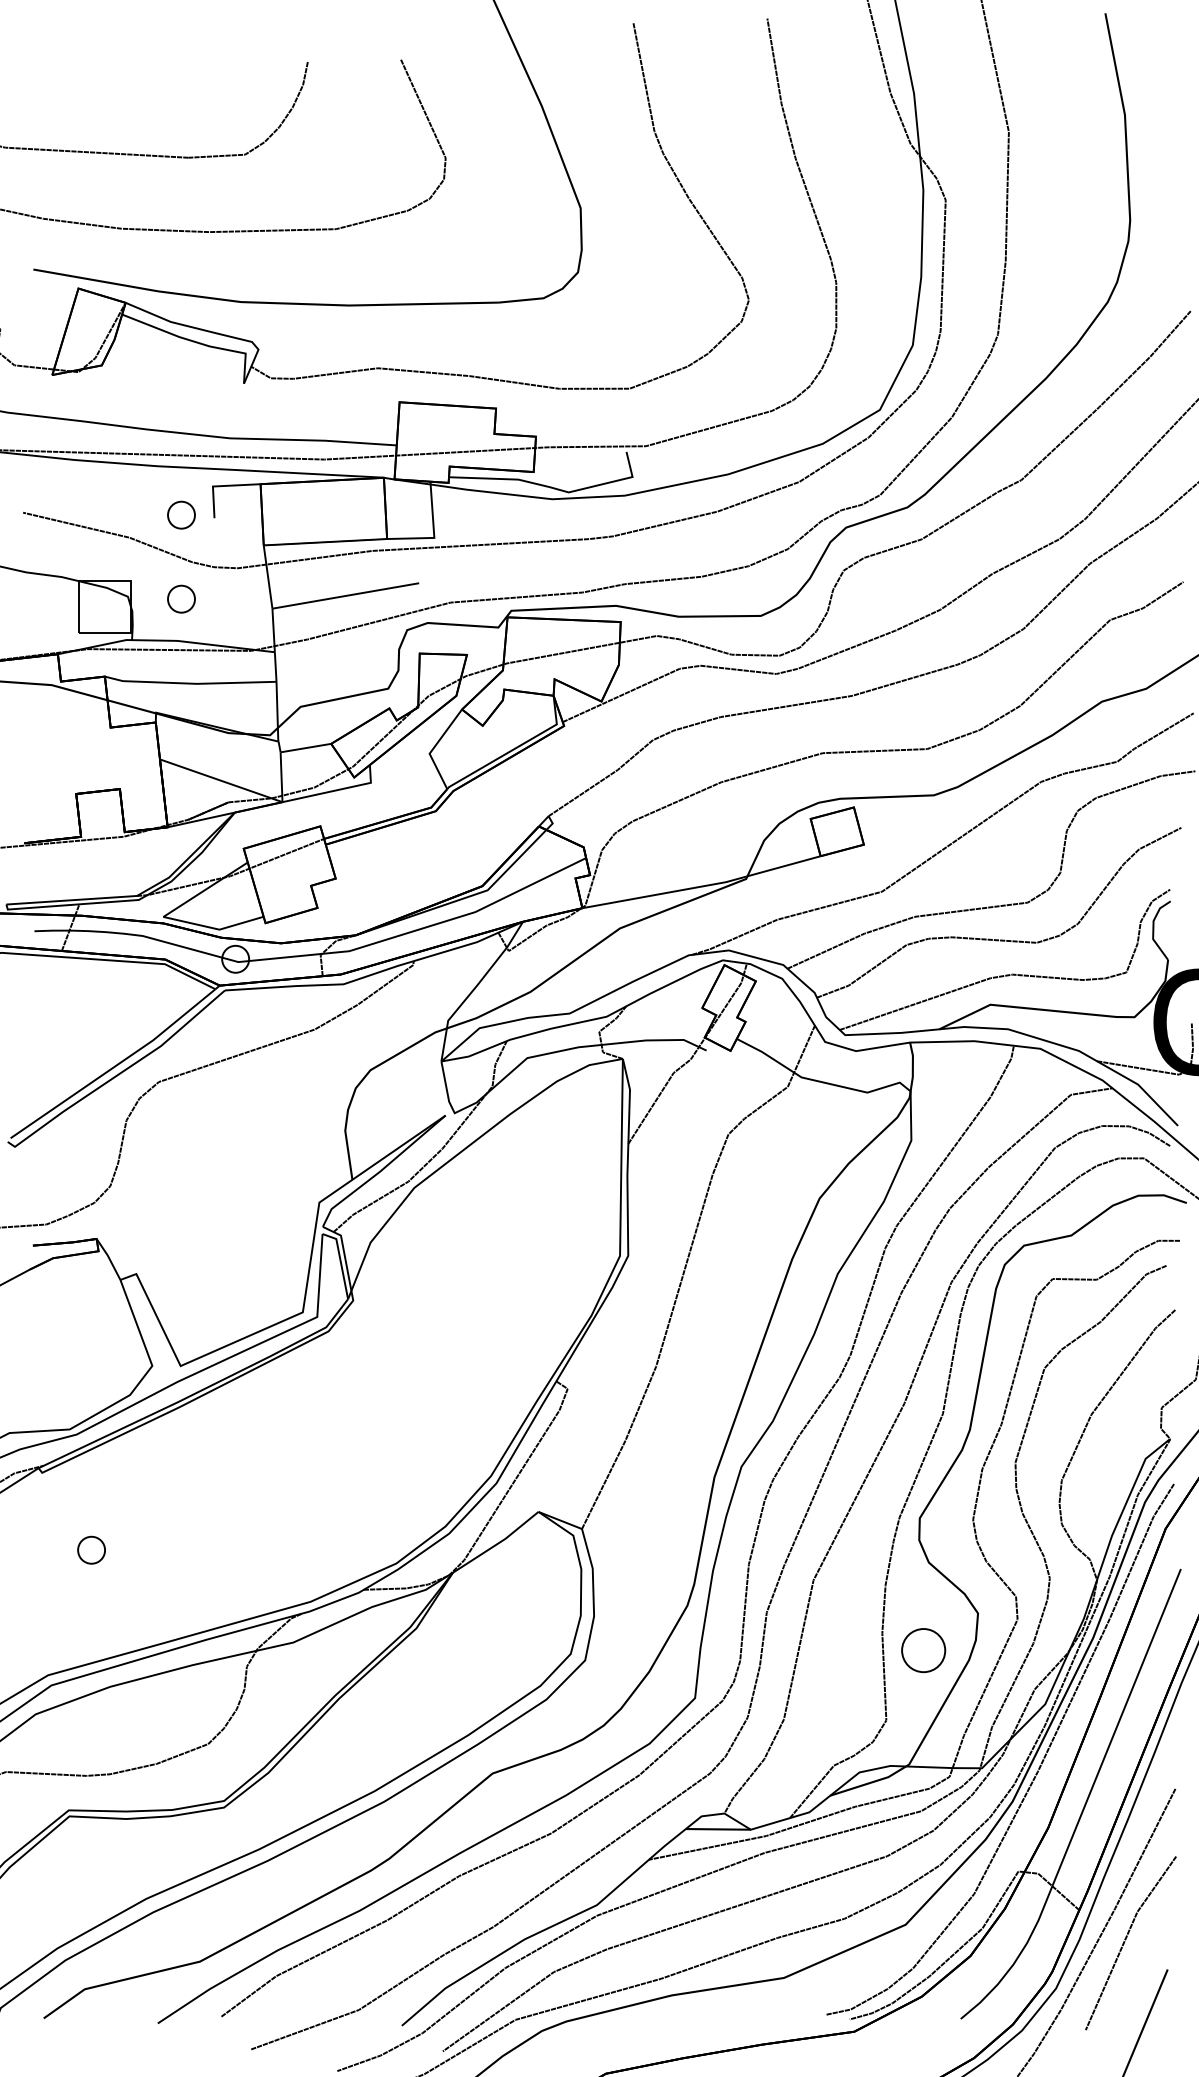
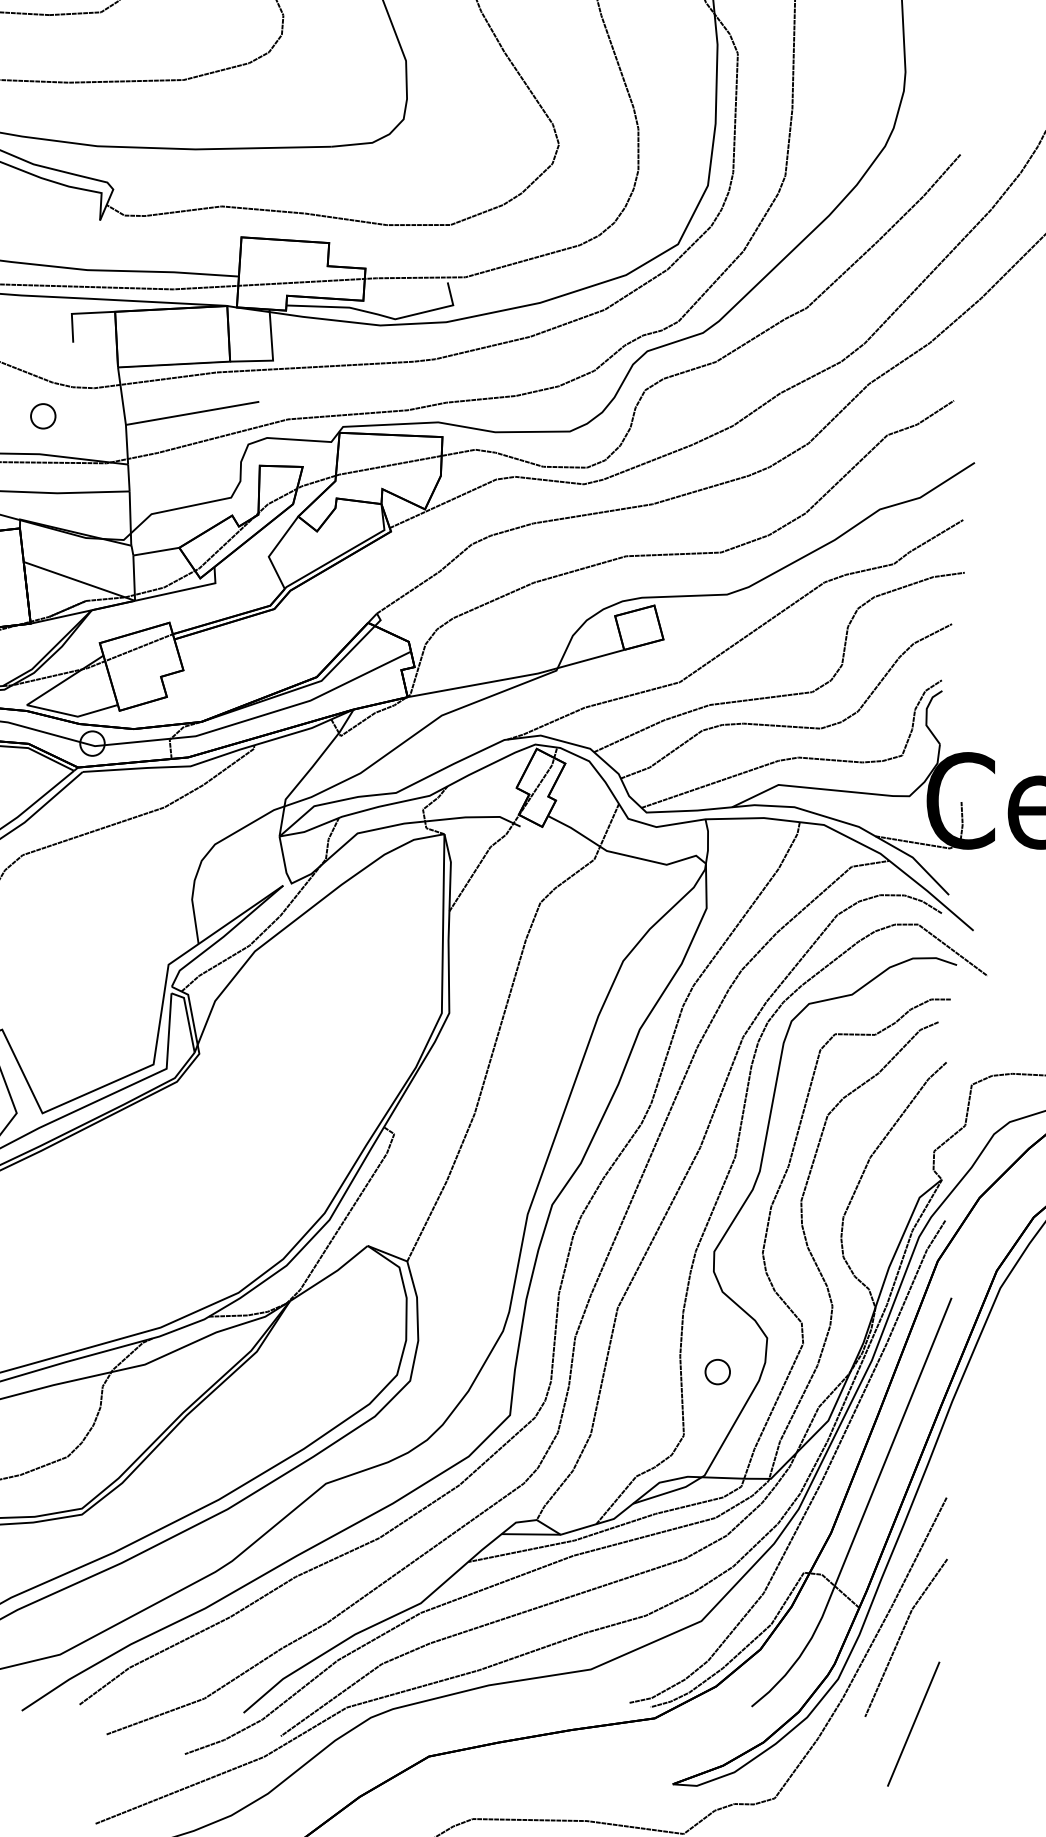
part: (181, 514) -> (43, 339), removed
part: (923, 1650) -> (717, 1371), size x0.62

